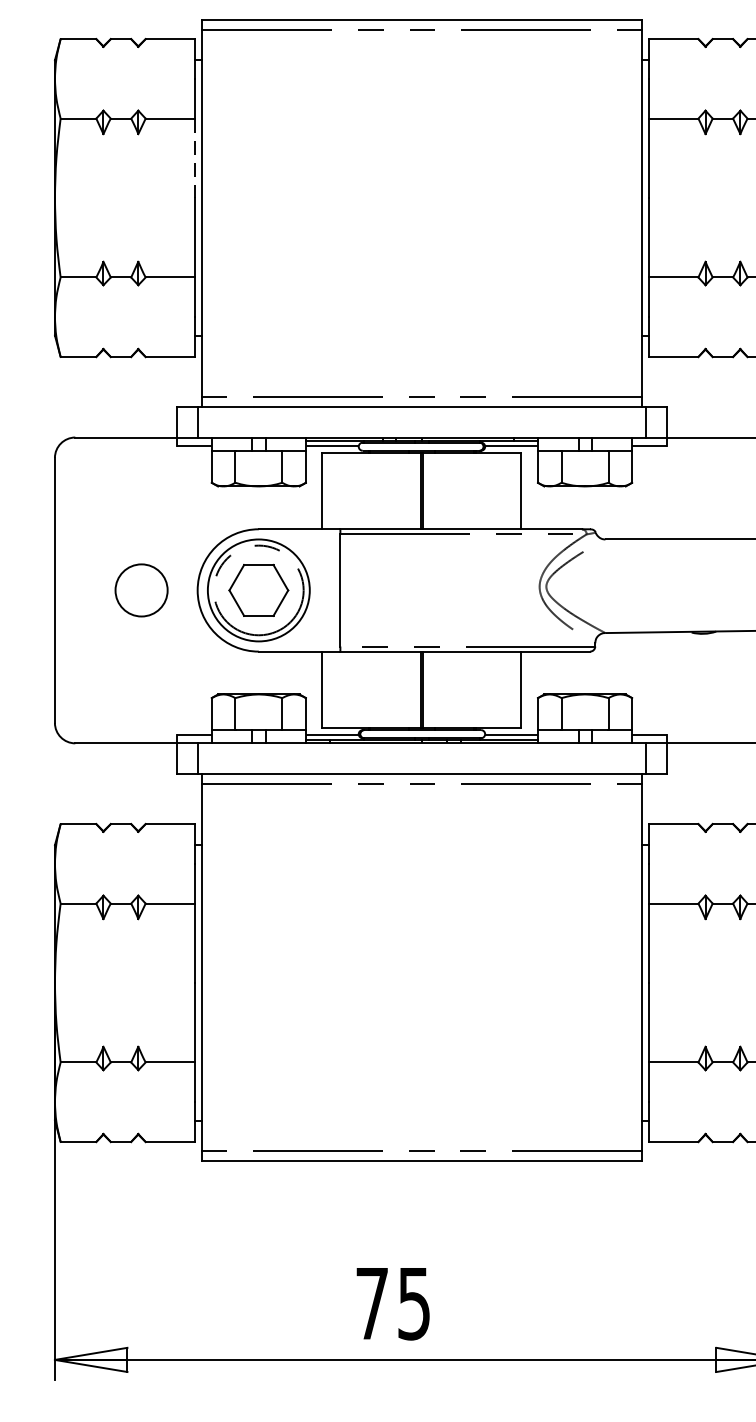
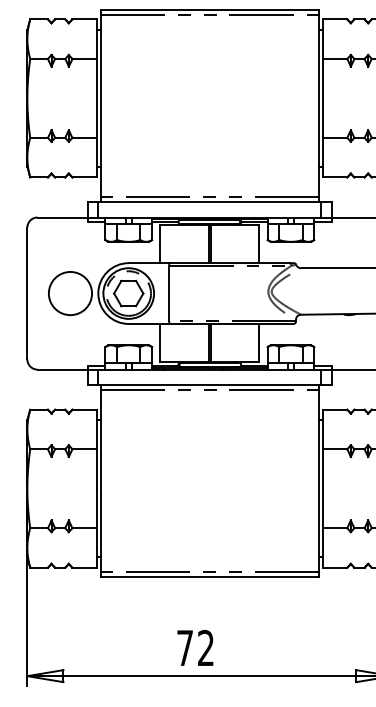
line: (193, 157) -> (96, 78), dashed -> solid
circle: (141, 590) -> (70, 293), size x1.67
text: (413, 1302) -> (205, 647), 75 -> 72

